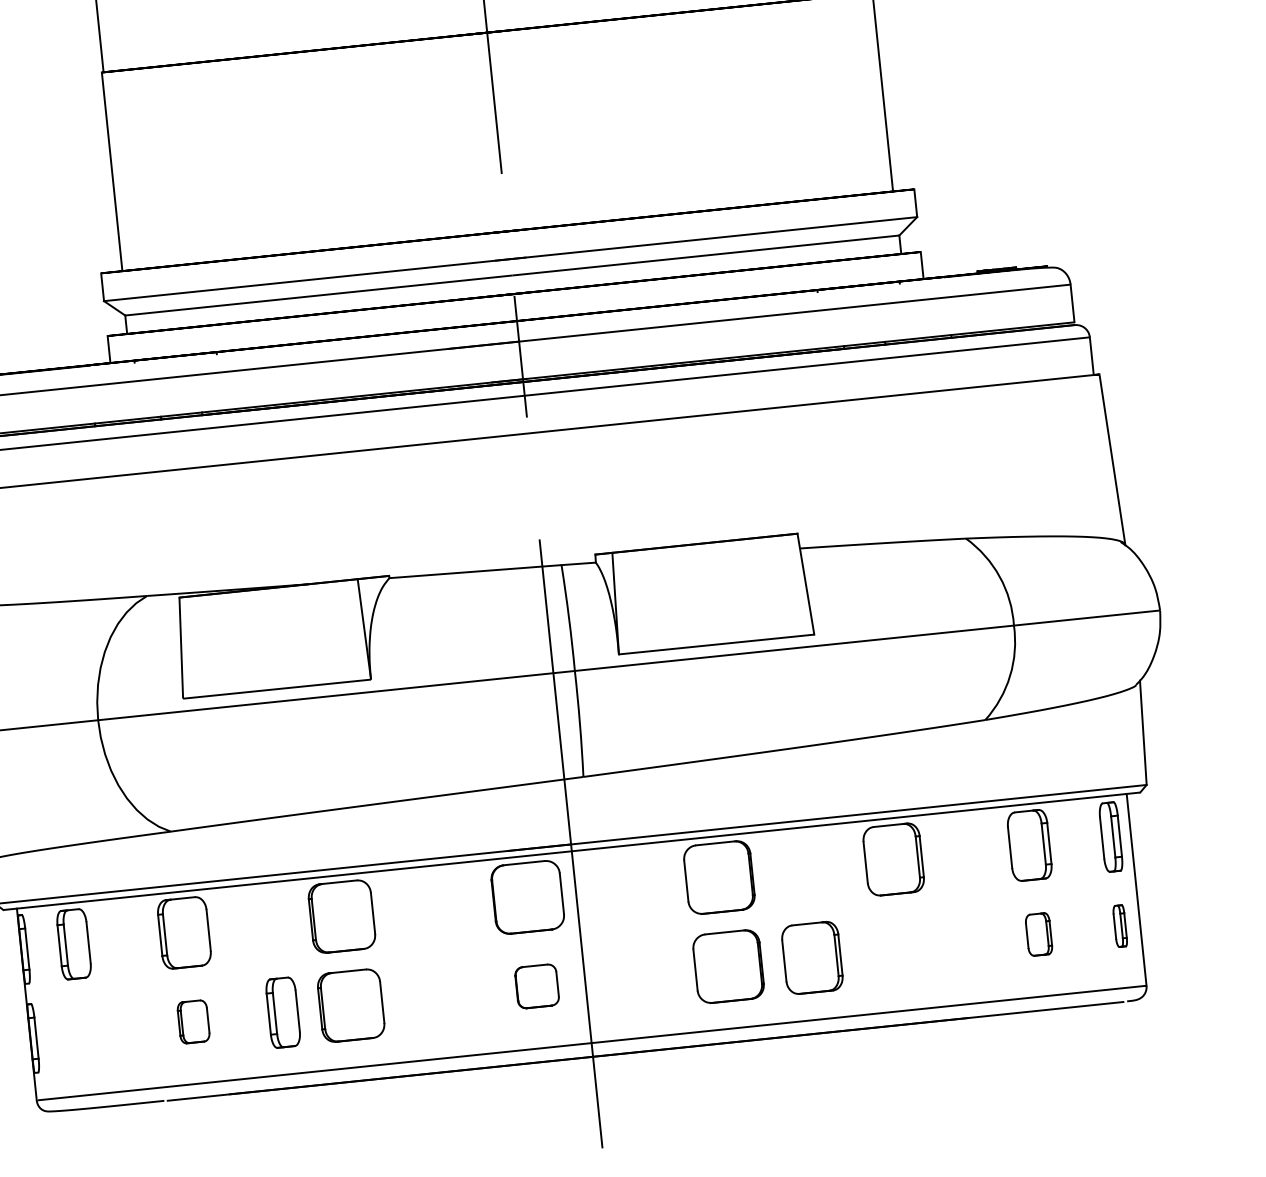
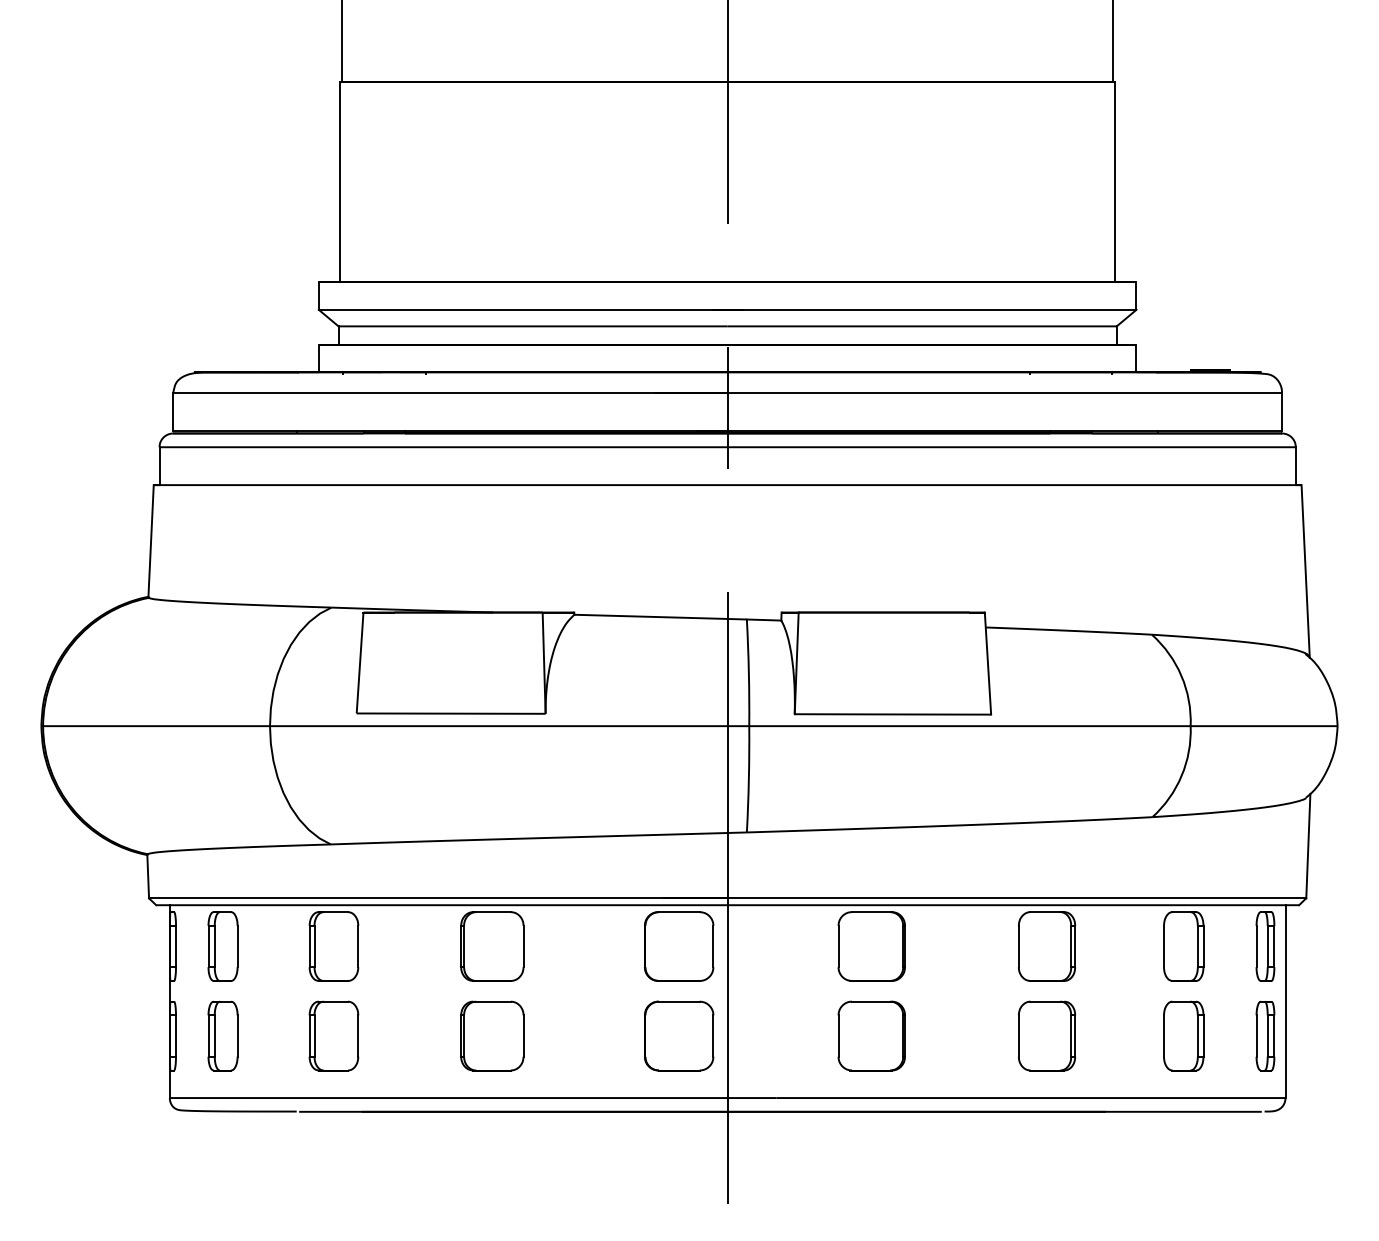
part: (1120, 925) -> (1265, 1035), size x1.67
part: (1038, 934) -> (1183, 1035), size x1.67
part: (812, 957) -> (1047, 1035), moved
part: (537, 985) -> (679, 1035), size x1.67
part: (282, 1012) -> (222, 1035), moved
part: (193, 1021) -> (333, 1035), size x1.67

